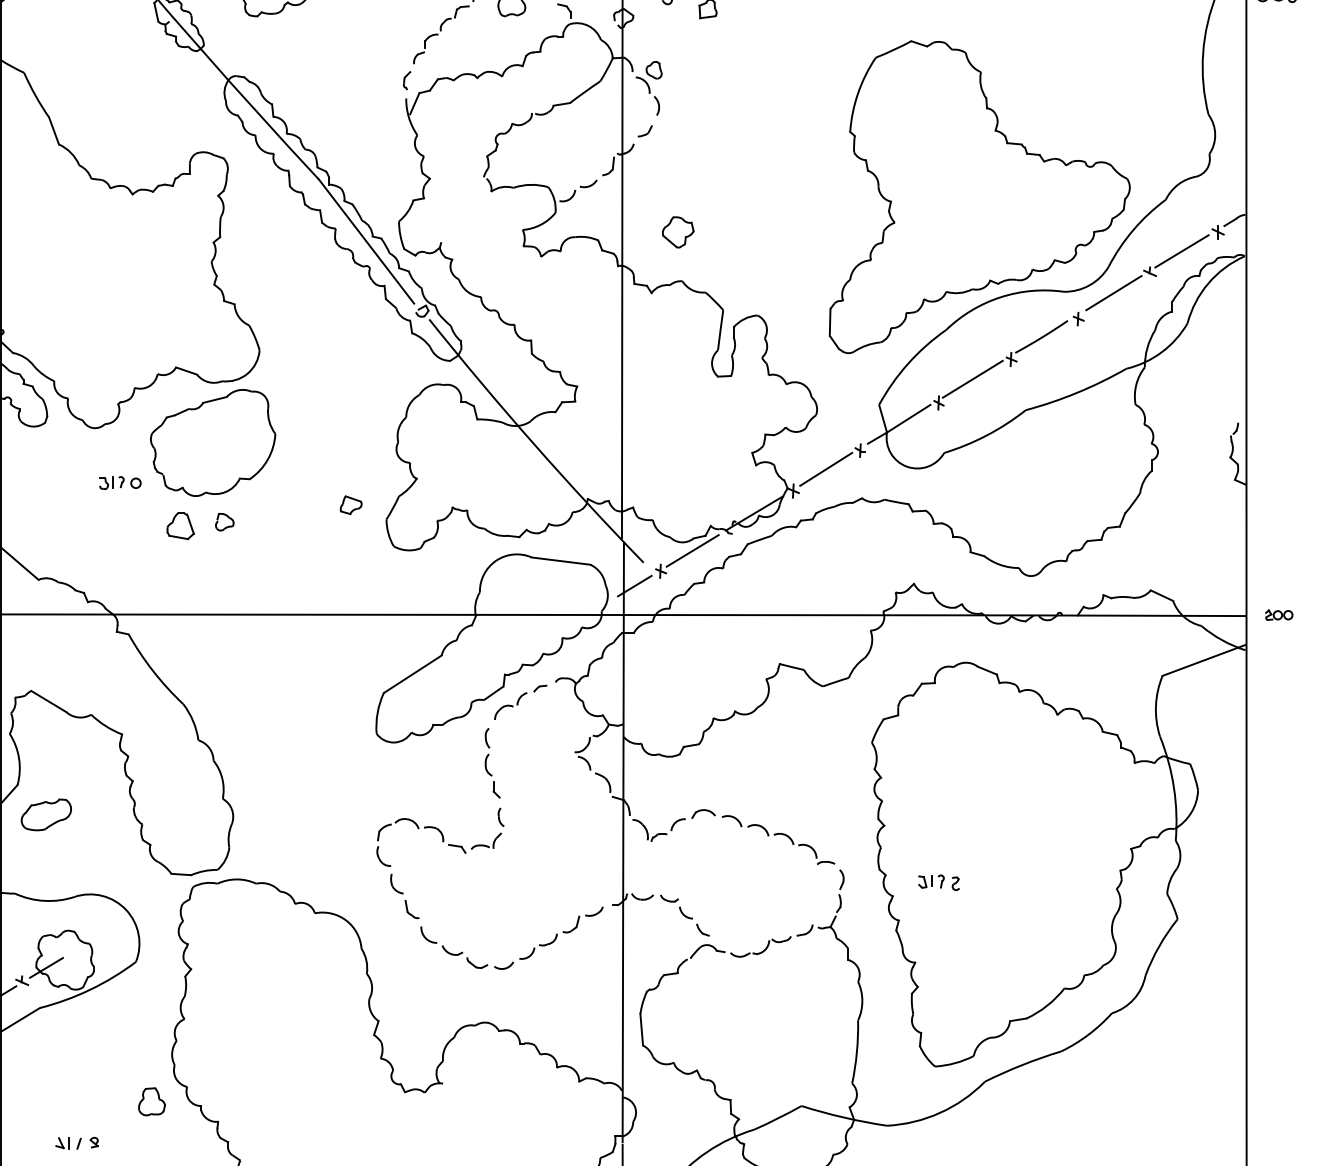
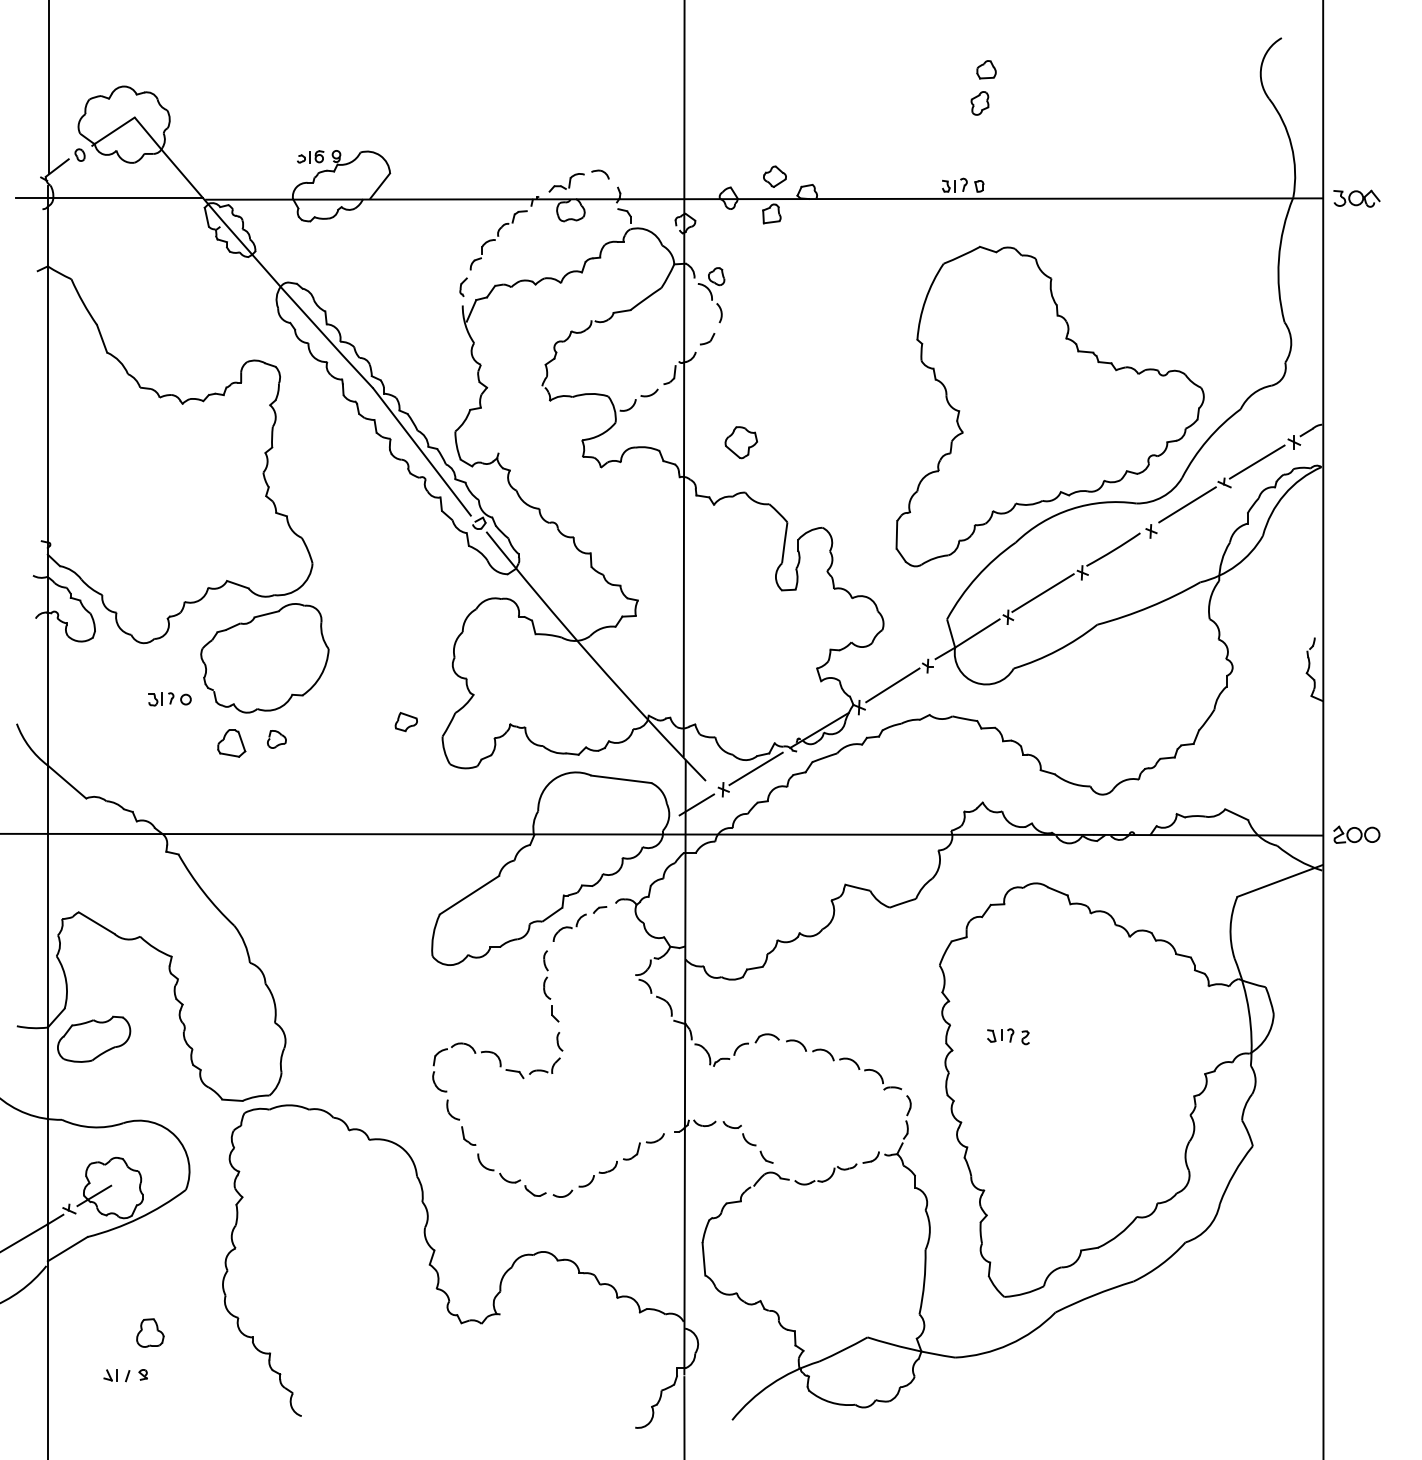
part: (1278, 614) -> (1356, 834), size x1.67
part: (46, 814) -> (94, 1038), size x1.43
part: (939, 882) -> (1008, 1036), moved
part: (152, 1101) -> (150, 1332), moved

